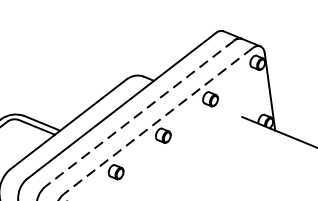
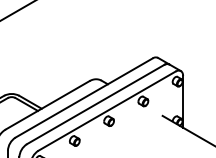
line: (139, 113) -> (95, 104), dashed -> solid
line: (157, 121) -> (106, 111), dashed -> solid

